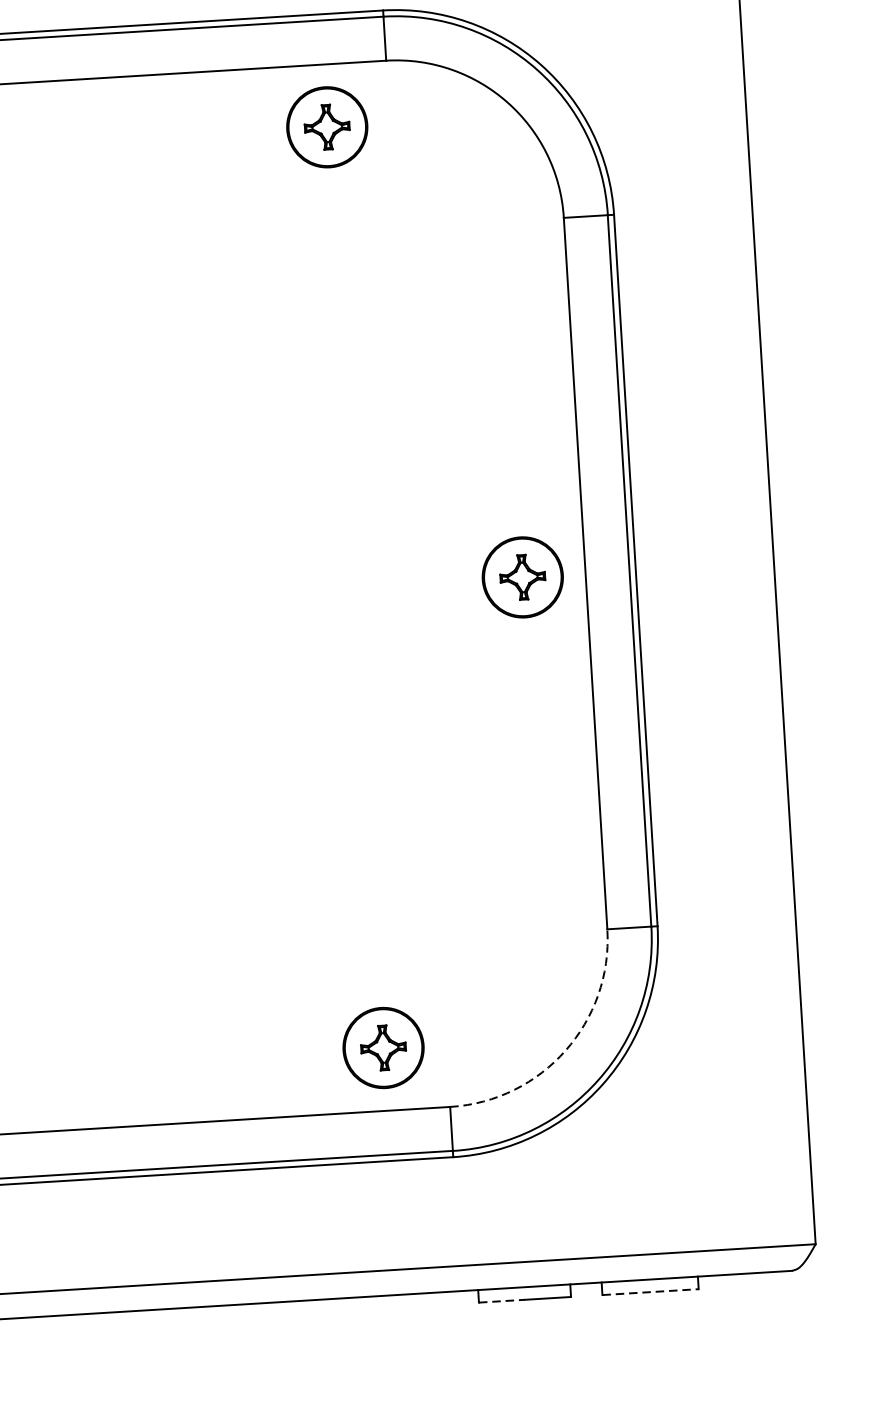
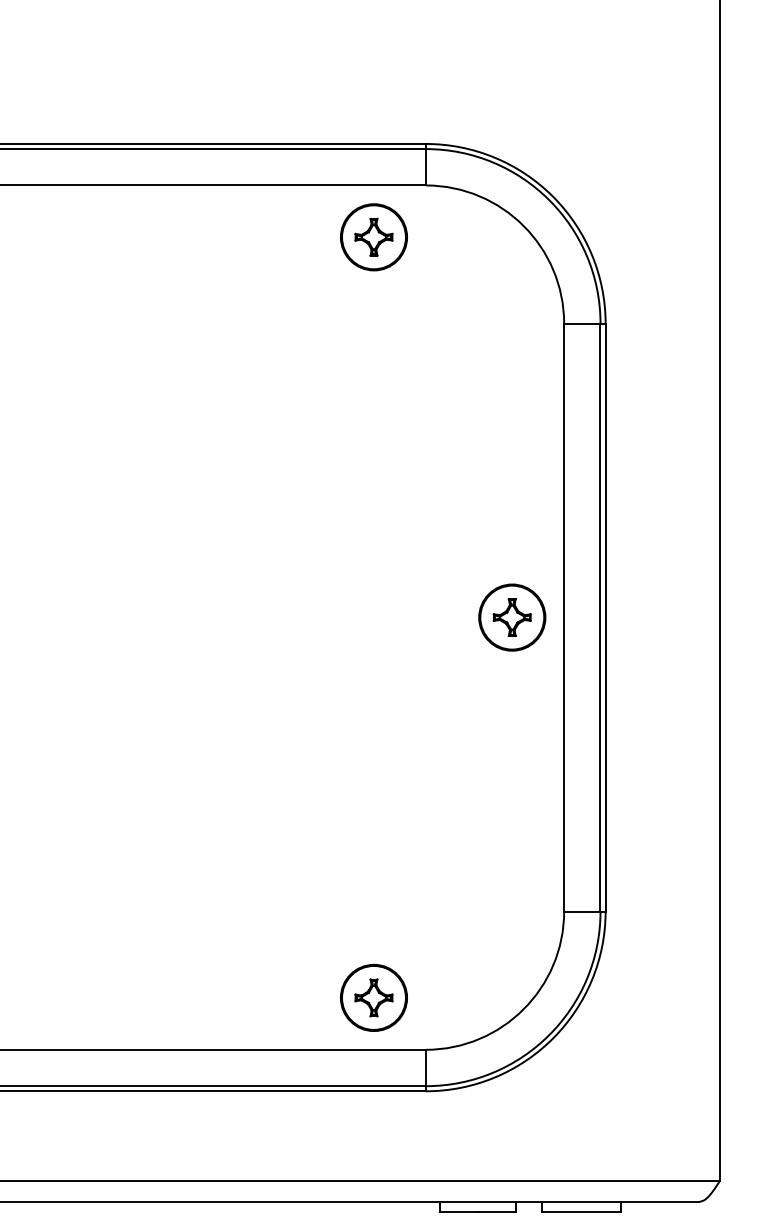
arc: (565, 1050) -> (523, 1009), dashed -> solid
line: (650, 1292) -> (581, 1212), dashed -> solid
line: (502, 1301) -> (459, 1212), dashed -> solid

